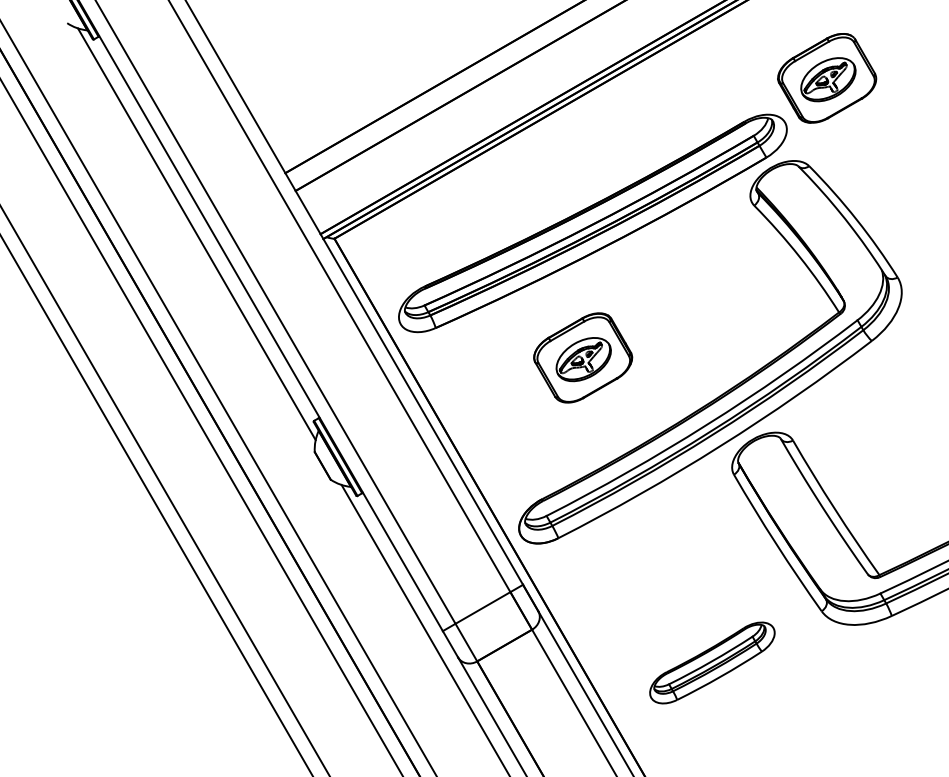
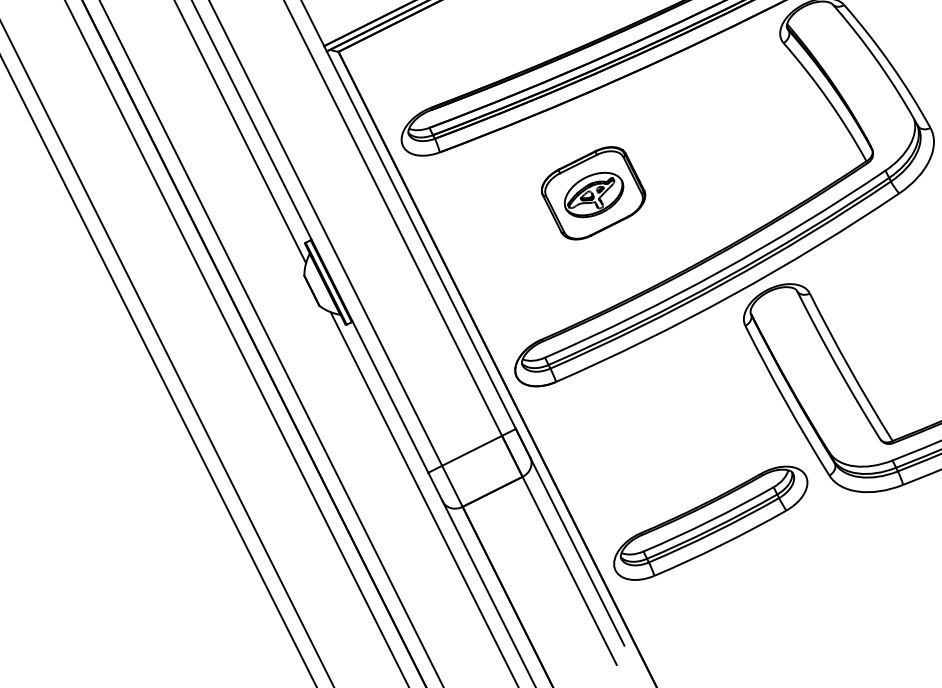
part: (712, 662) -> (710, 522), size x1.43

